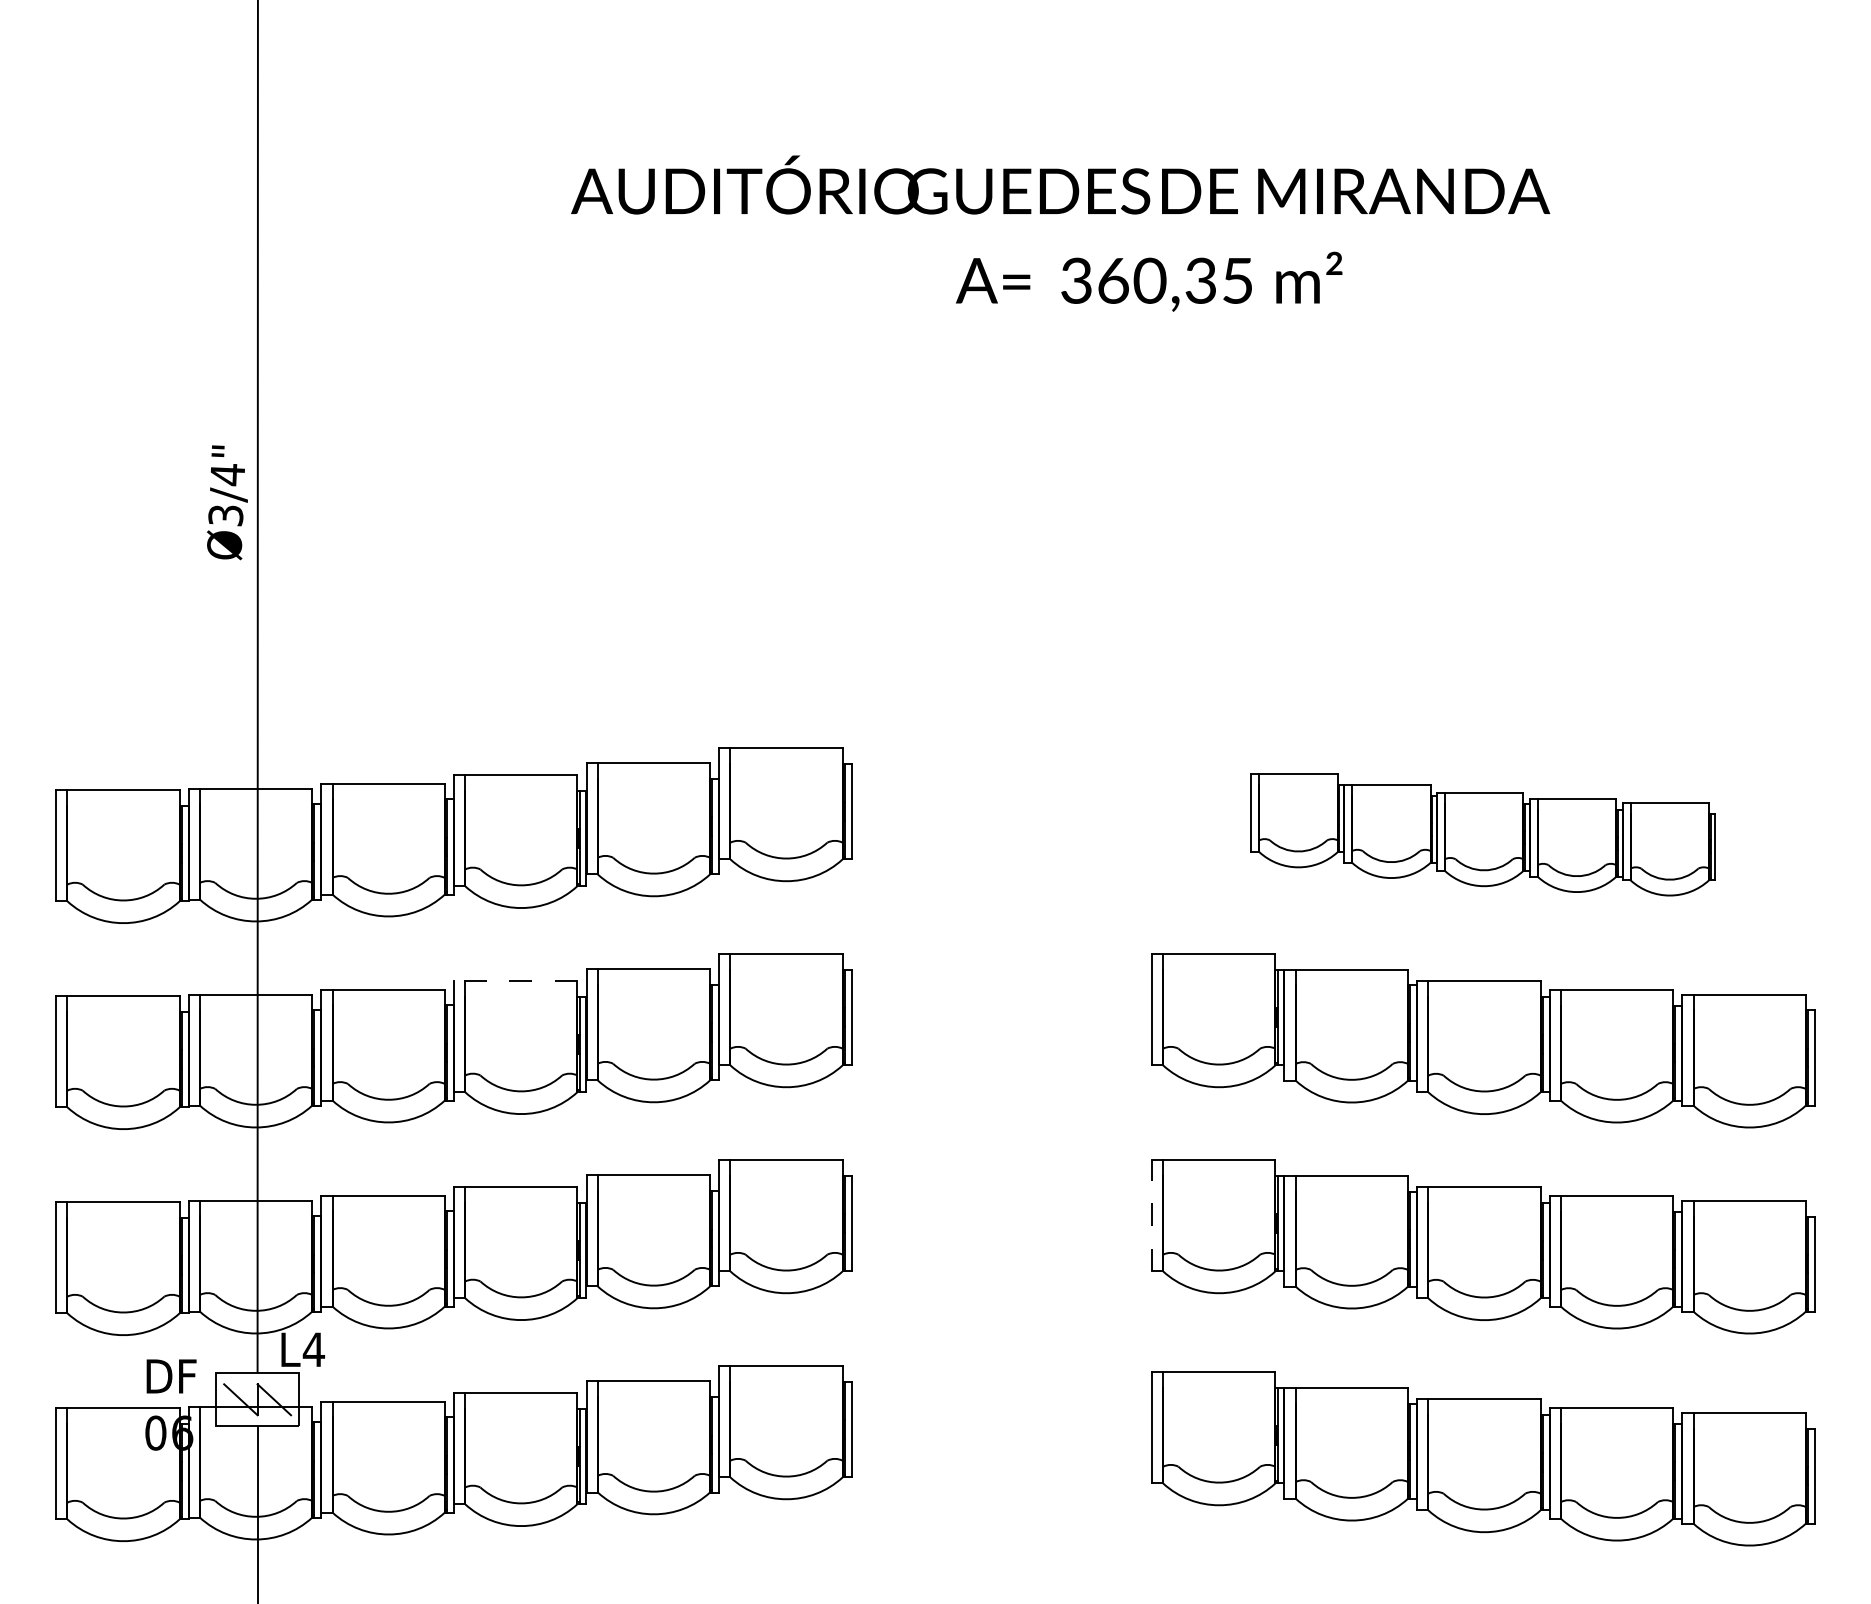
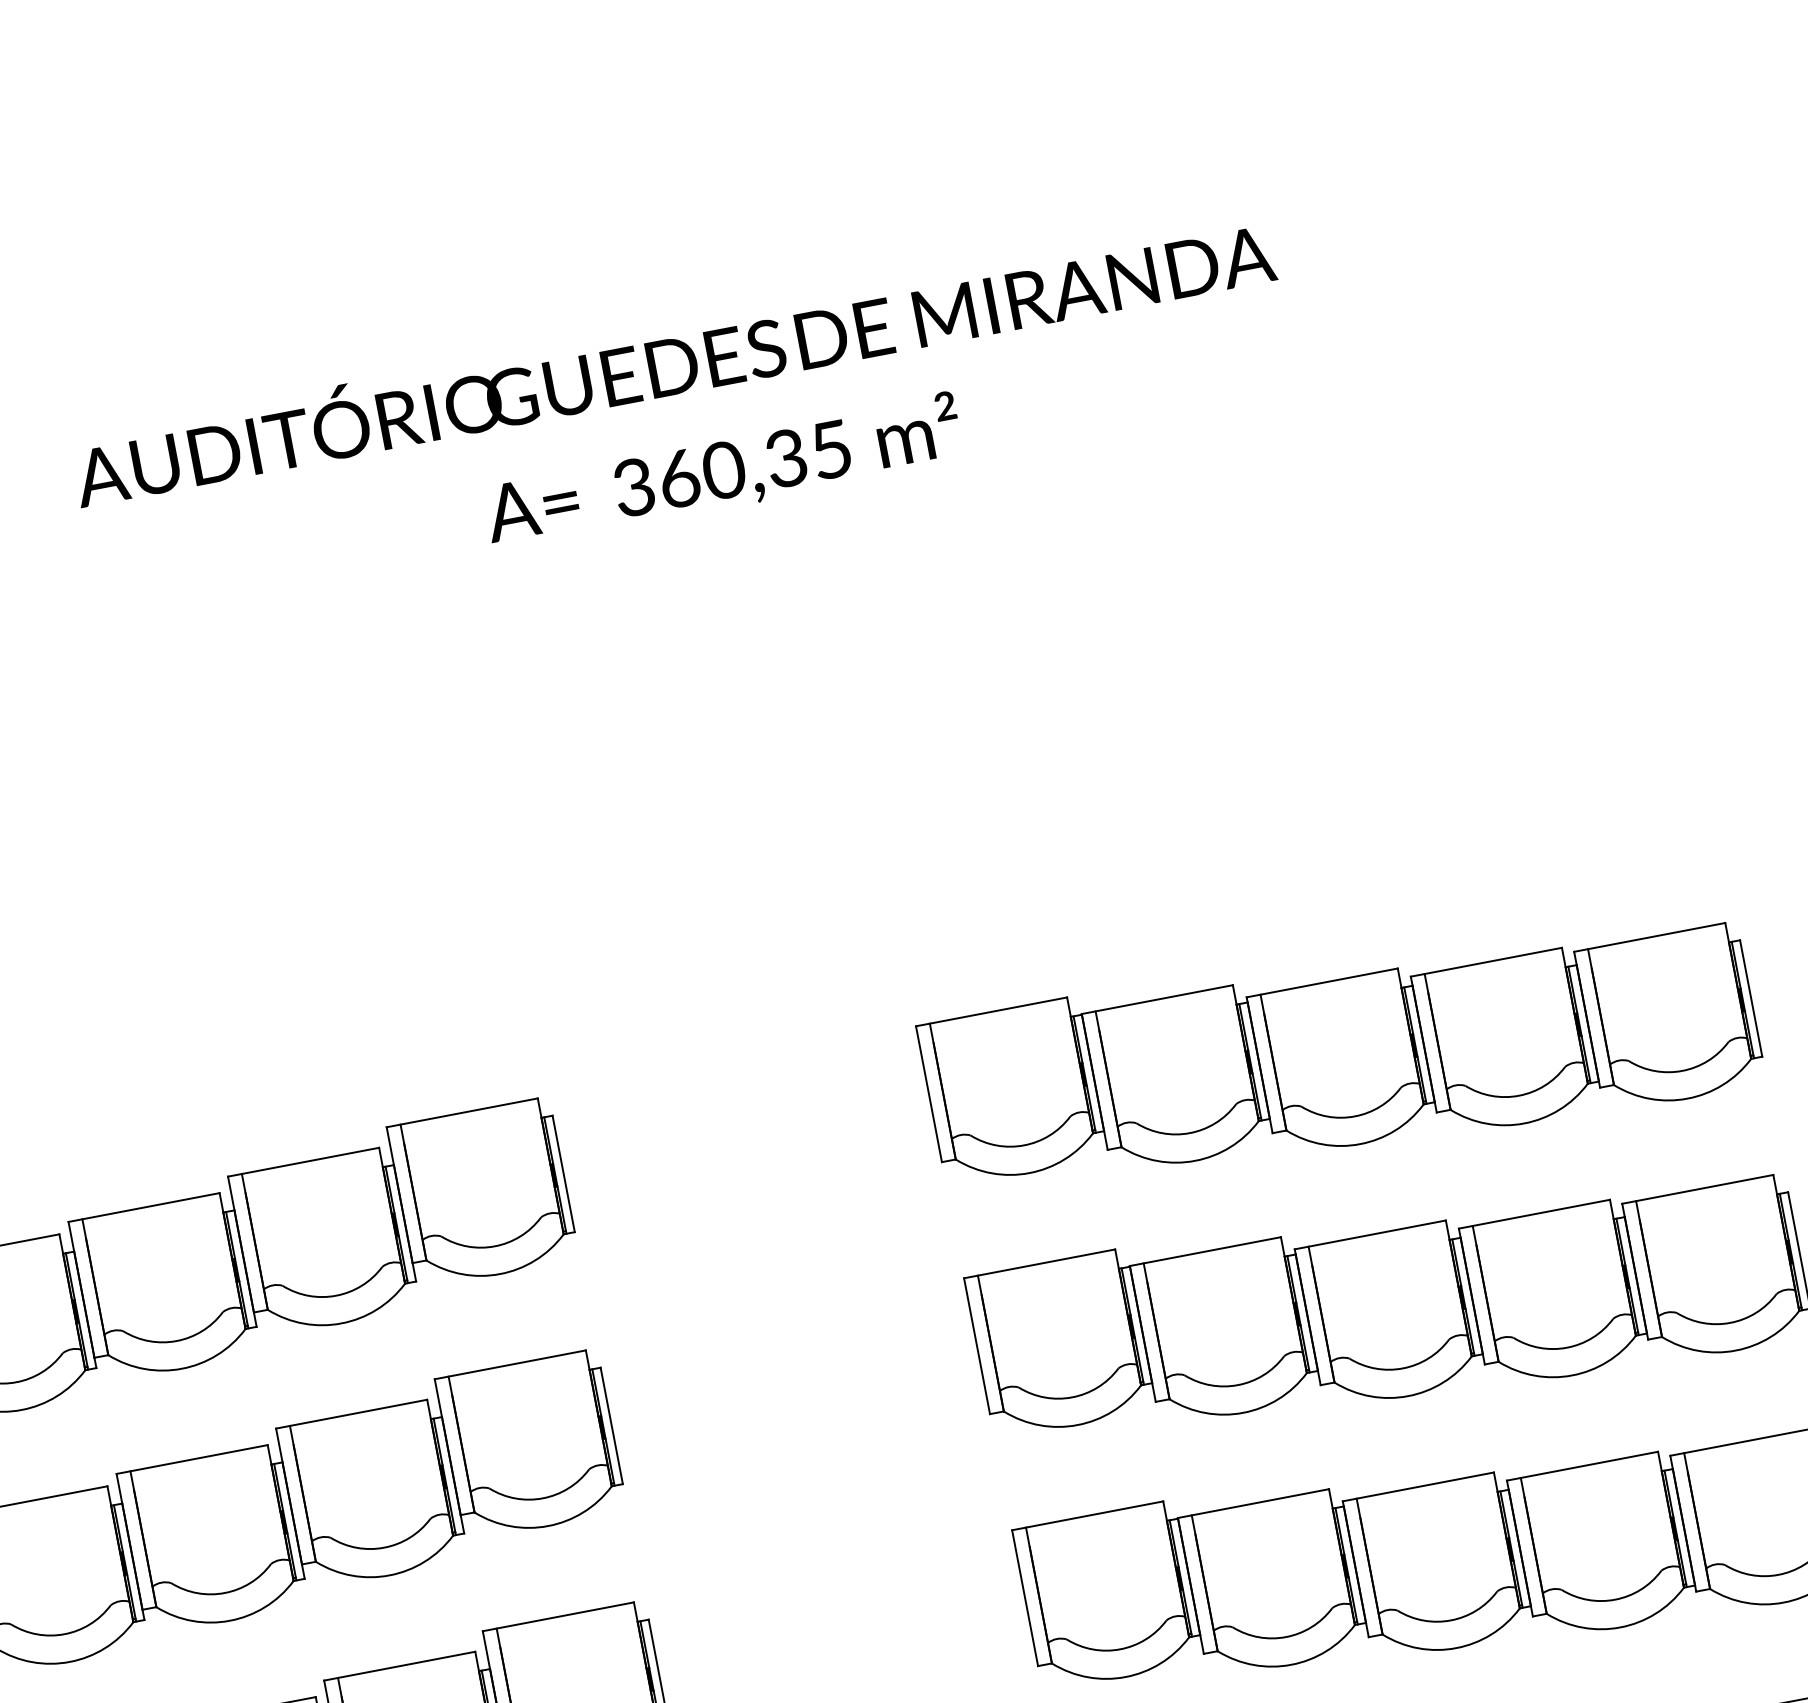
text: (1149, 281) -> (723, 471), moved
part: (1483, 834) -> (1341, 1054), size x1.43
line: (515, 981) -> (192, 1459), dashed -> solid
line: (1151, 1215) -> (1024, 1597), dashed -> solid

